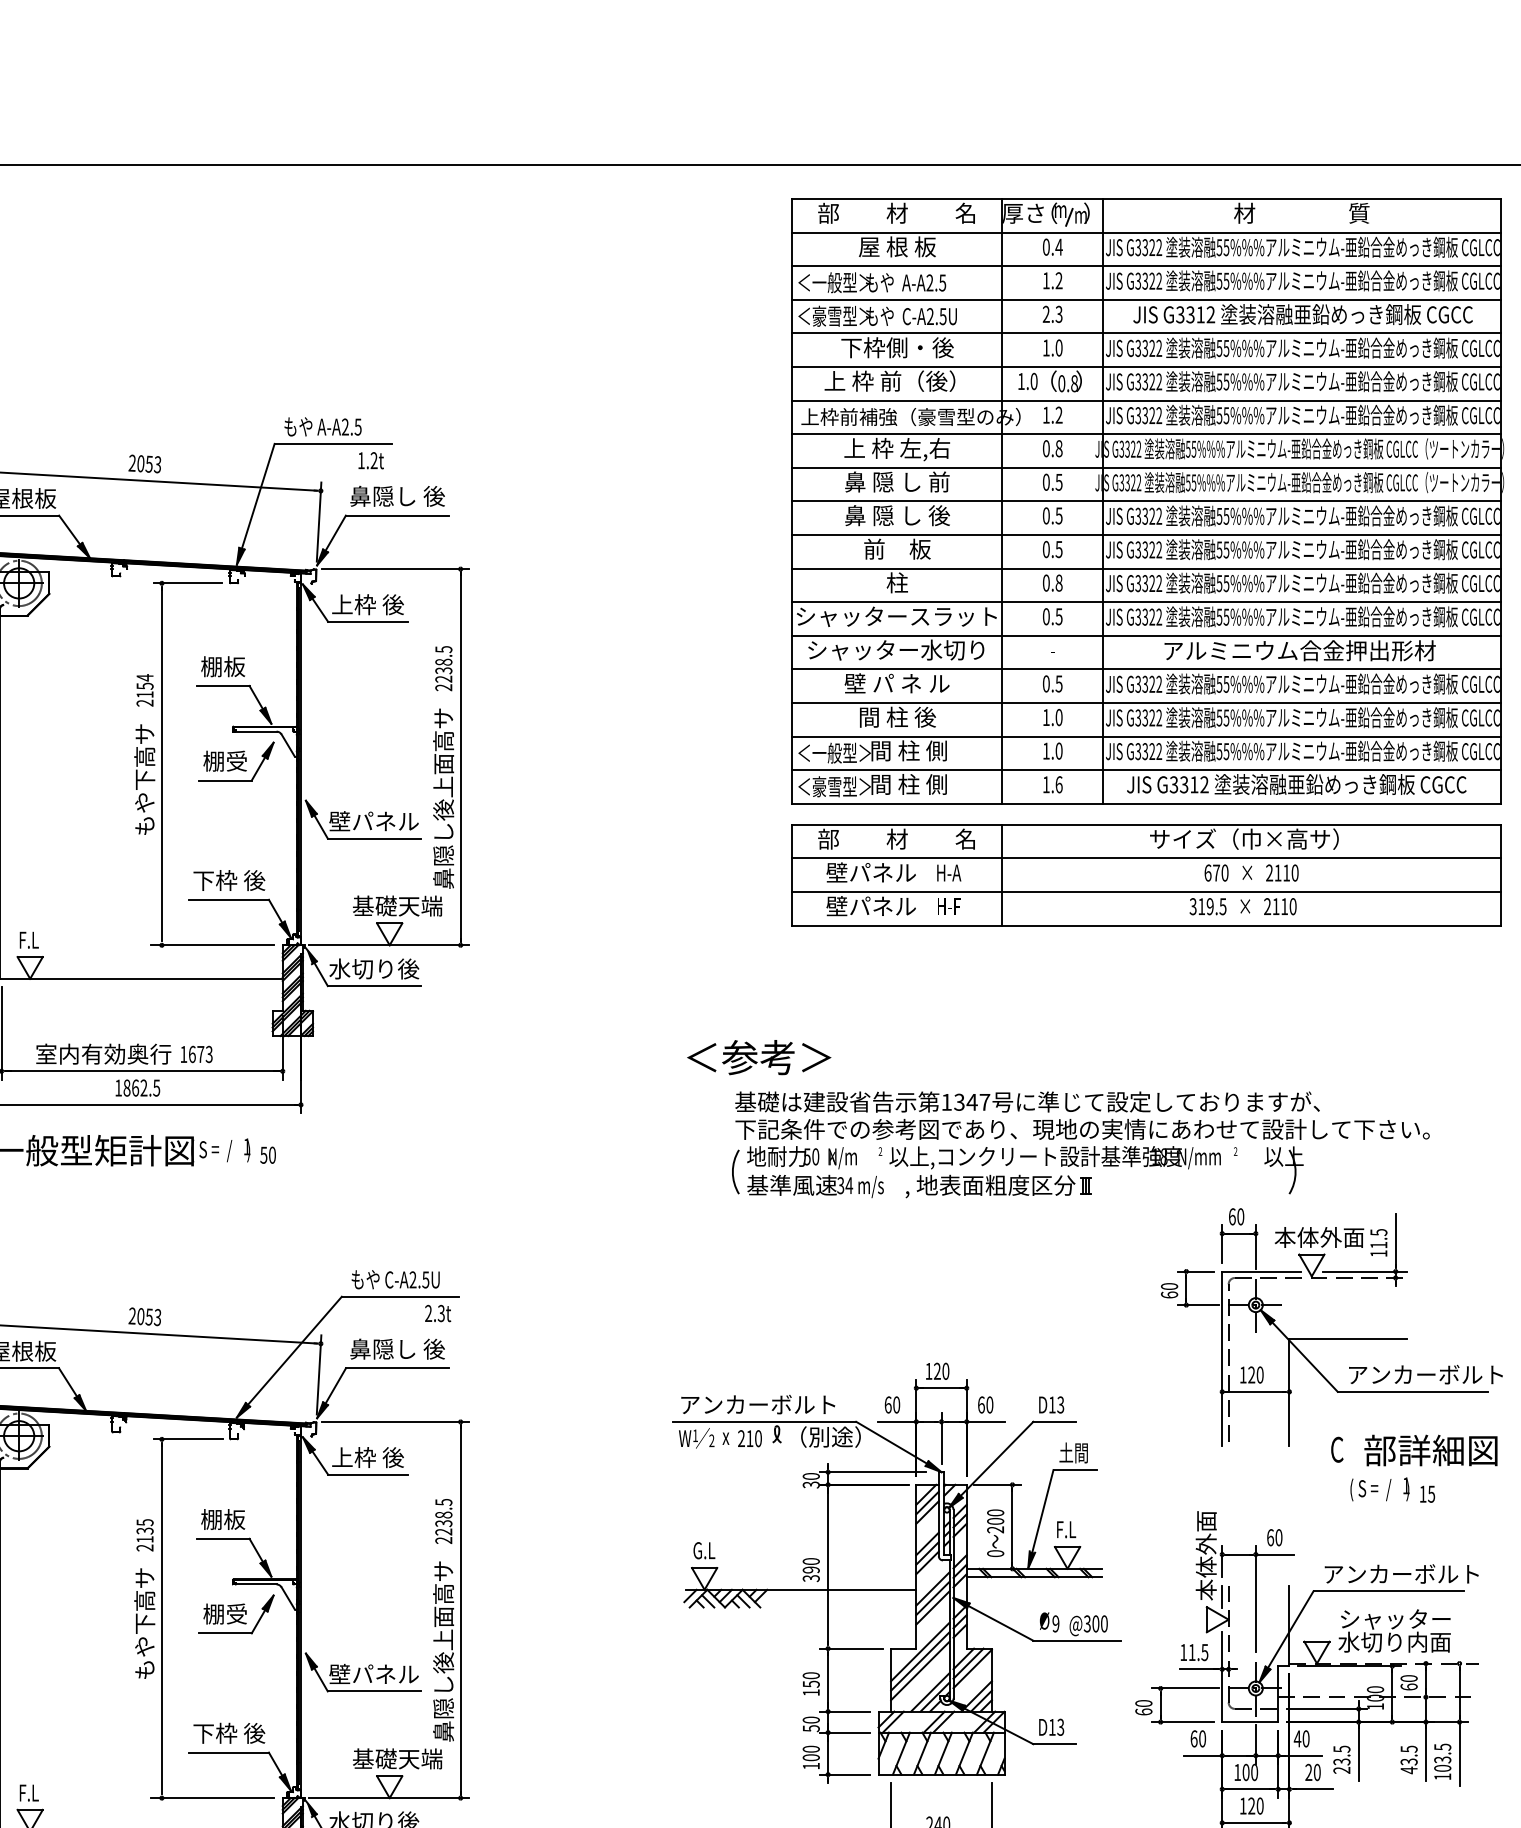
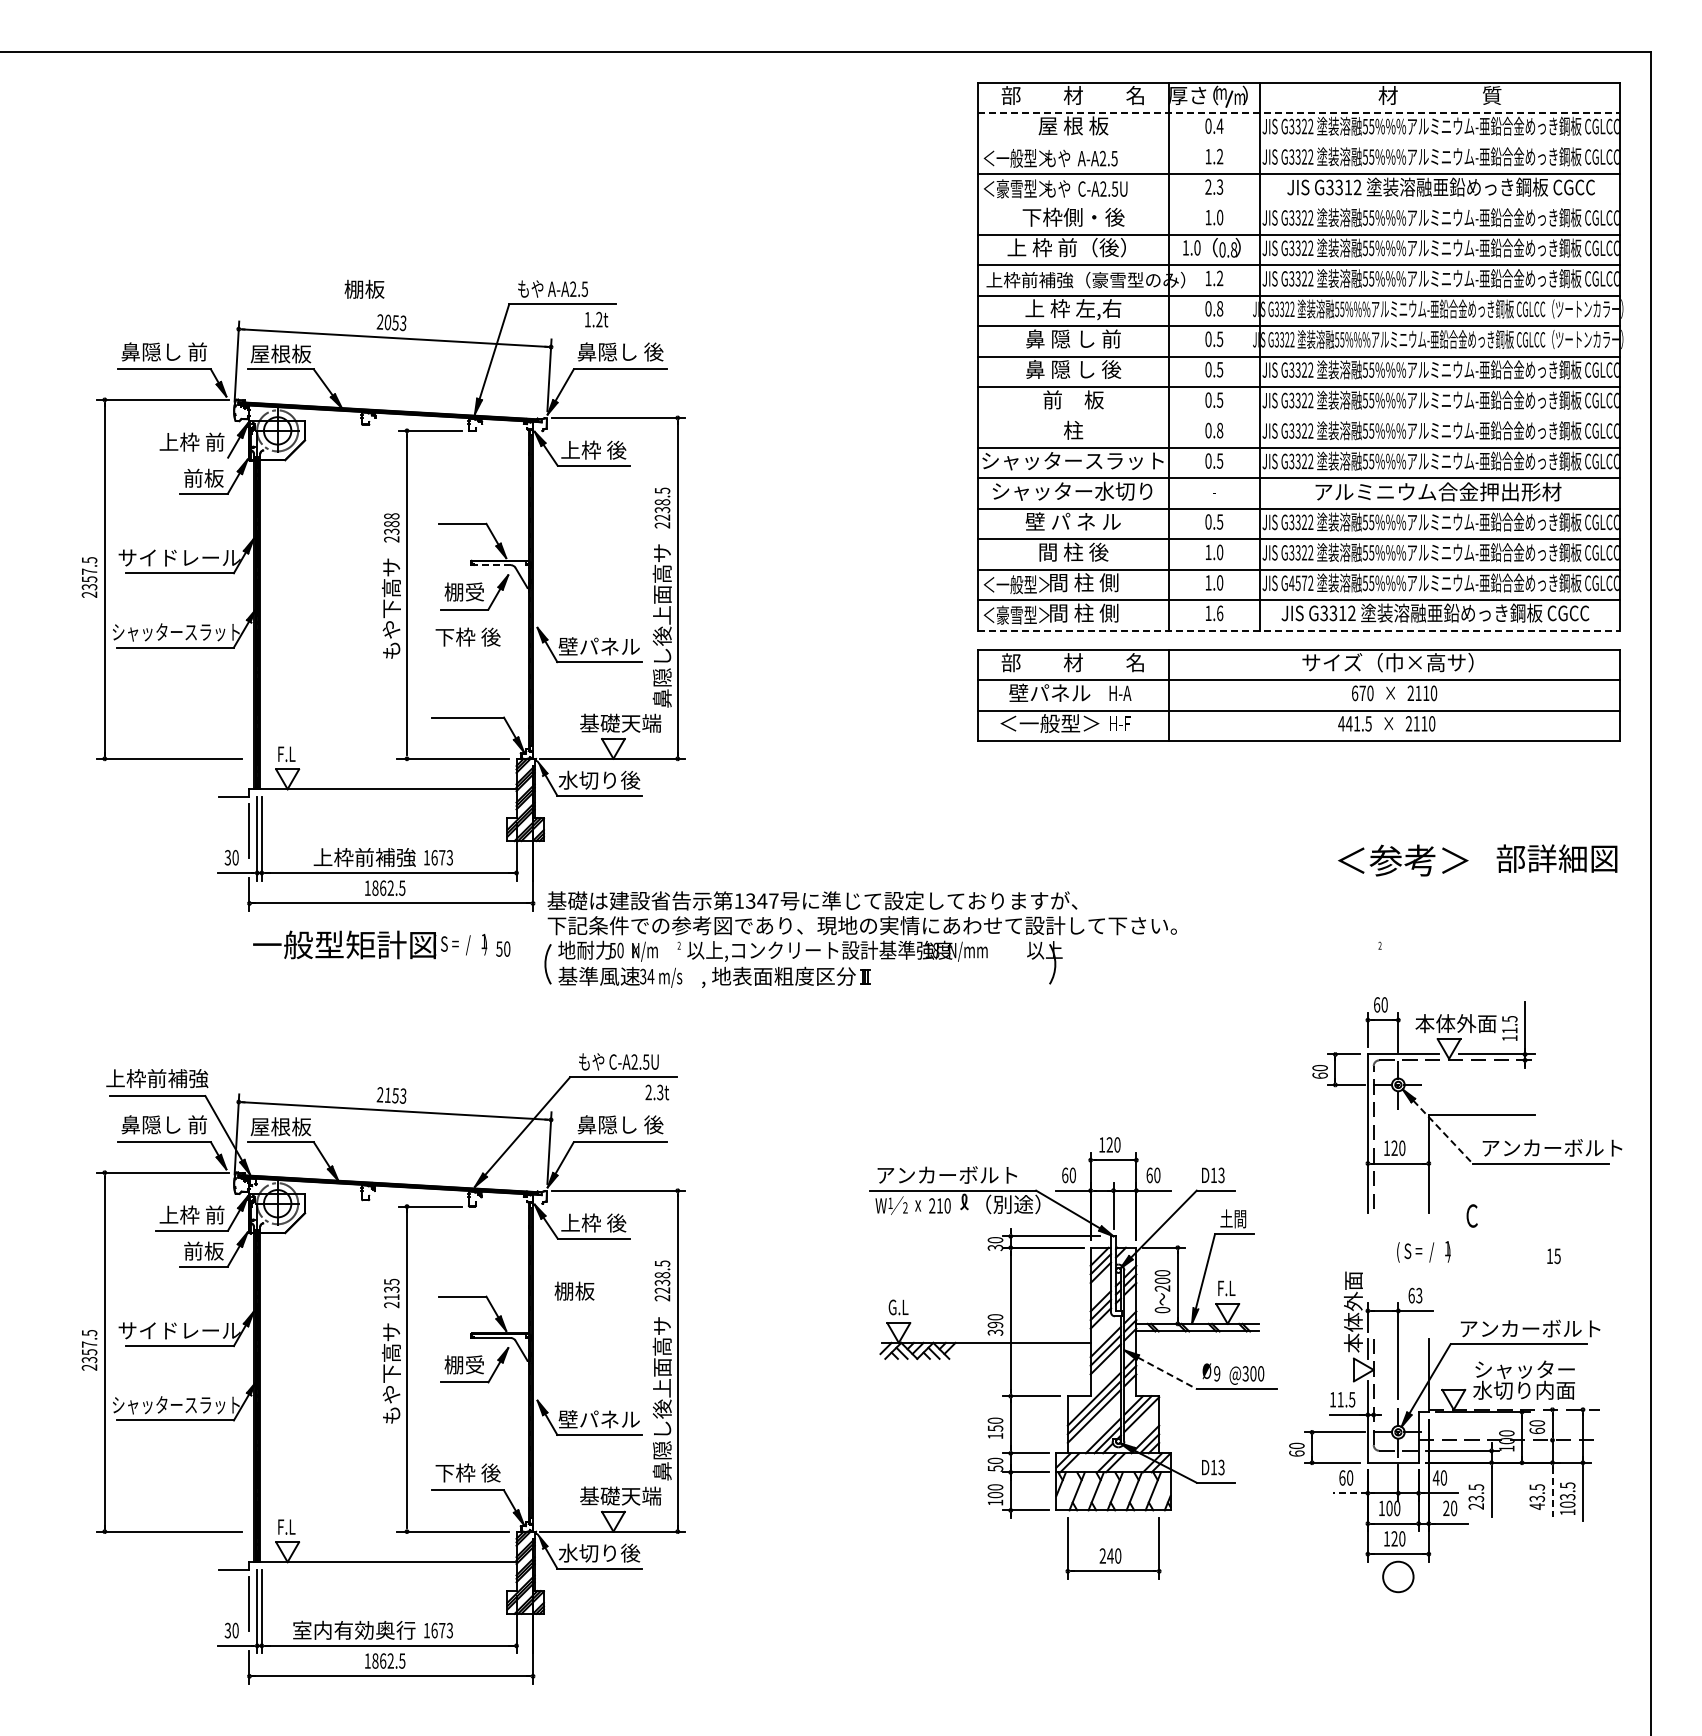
line: (1146, 232) -> (1299, 112), solid -> dashed
line: (1146, 266) -> (1299, 143), removed
line: (1146, 333) -> (1299, 204), removed
line: (1146, 568) -> (1299, 417), removed
text: (223, 665) -> (364, 288), moved
text: (144, 685) -> (391, 523), 2154 -> 2388
line: (256, 731) -> (492, 565), solid -> dashed
text: (1145, 751) -> (1298, 583), G3322 -> G4572
line: (1146, 803) -> (1299, 630), solid -> dashed
text: (228, 879) -> (467, 636), moved
text: (870, 906) -> (1049, 723), 壁パネル -> ＜一般型＞
text: (1201, 906) -> (1349, 723), 319.5 -> 441.5
text: (103, 1054) -> (354, 857), 室内有効奥行 -> 上枠前補強
text: (759, 1057) -> (1403, 860), moved
part: (1080, 1144) -> (860, 939), moved
text: (140, 1316) -> (387, 1095), 2053 -> 2153
line: (1305, 1357) -> (1443, 1132), solid -> dashed
text: (1430, 1450) -> (1556, 858), moved
text: (1379, 1488) -> (1423, 1251), moved
text: (223, 1518) -> (574, 1290), moved
text: (1279, 1537) -> (1419, 1295), 60 -> 63
line: (1001, 1623) -> (1167, 1373), solid -> dashed
line: (1425, 1753) -> (1552, 1491), solid -> dashed
line: (1201, 1756) -> (1349, 1493), solid -> dashed

